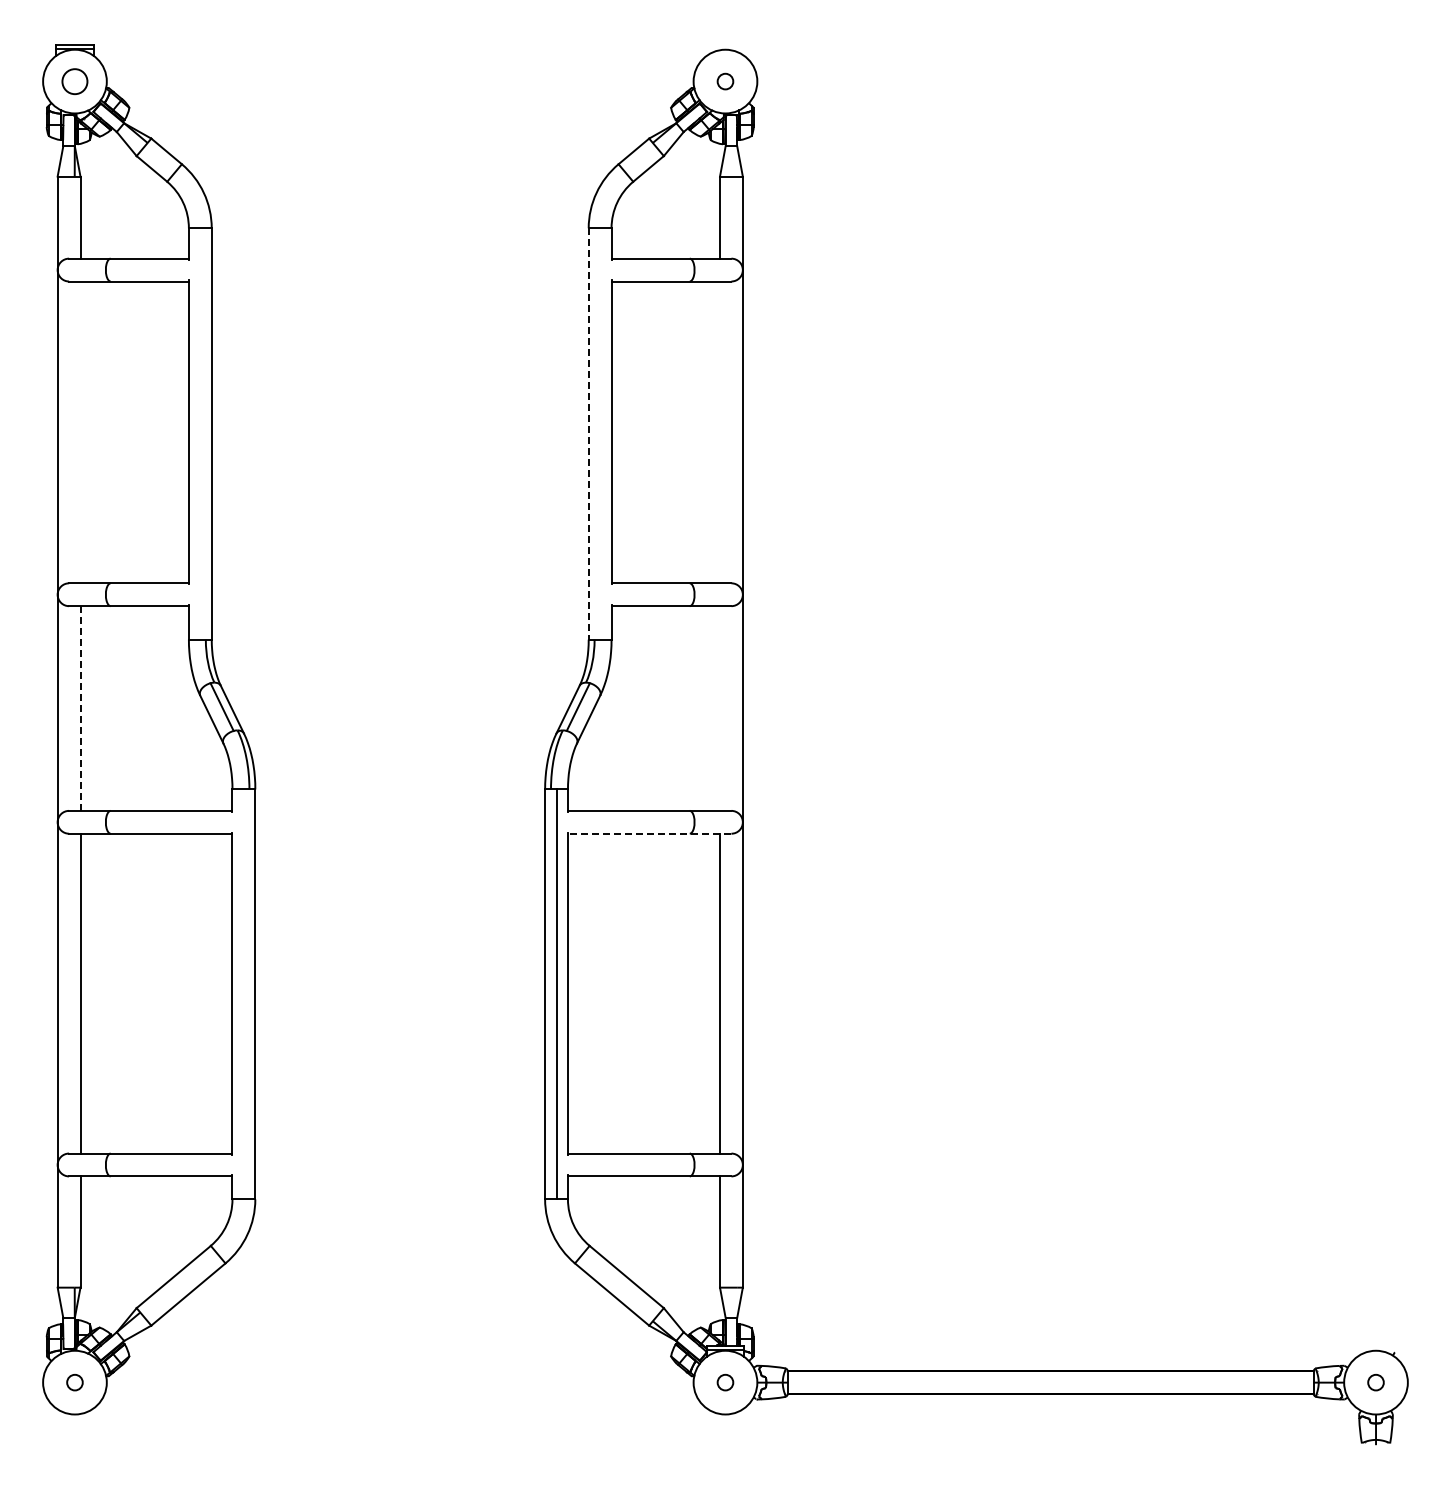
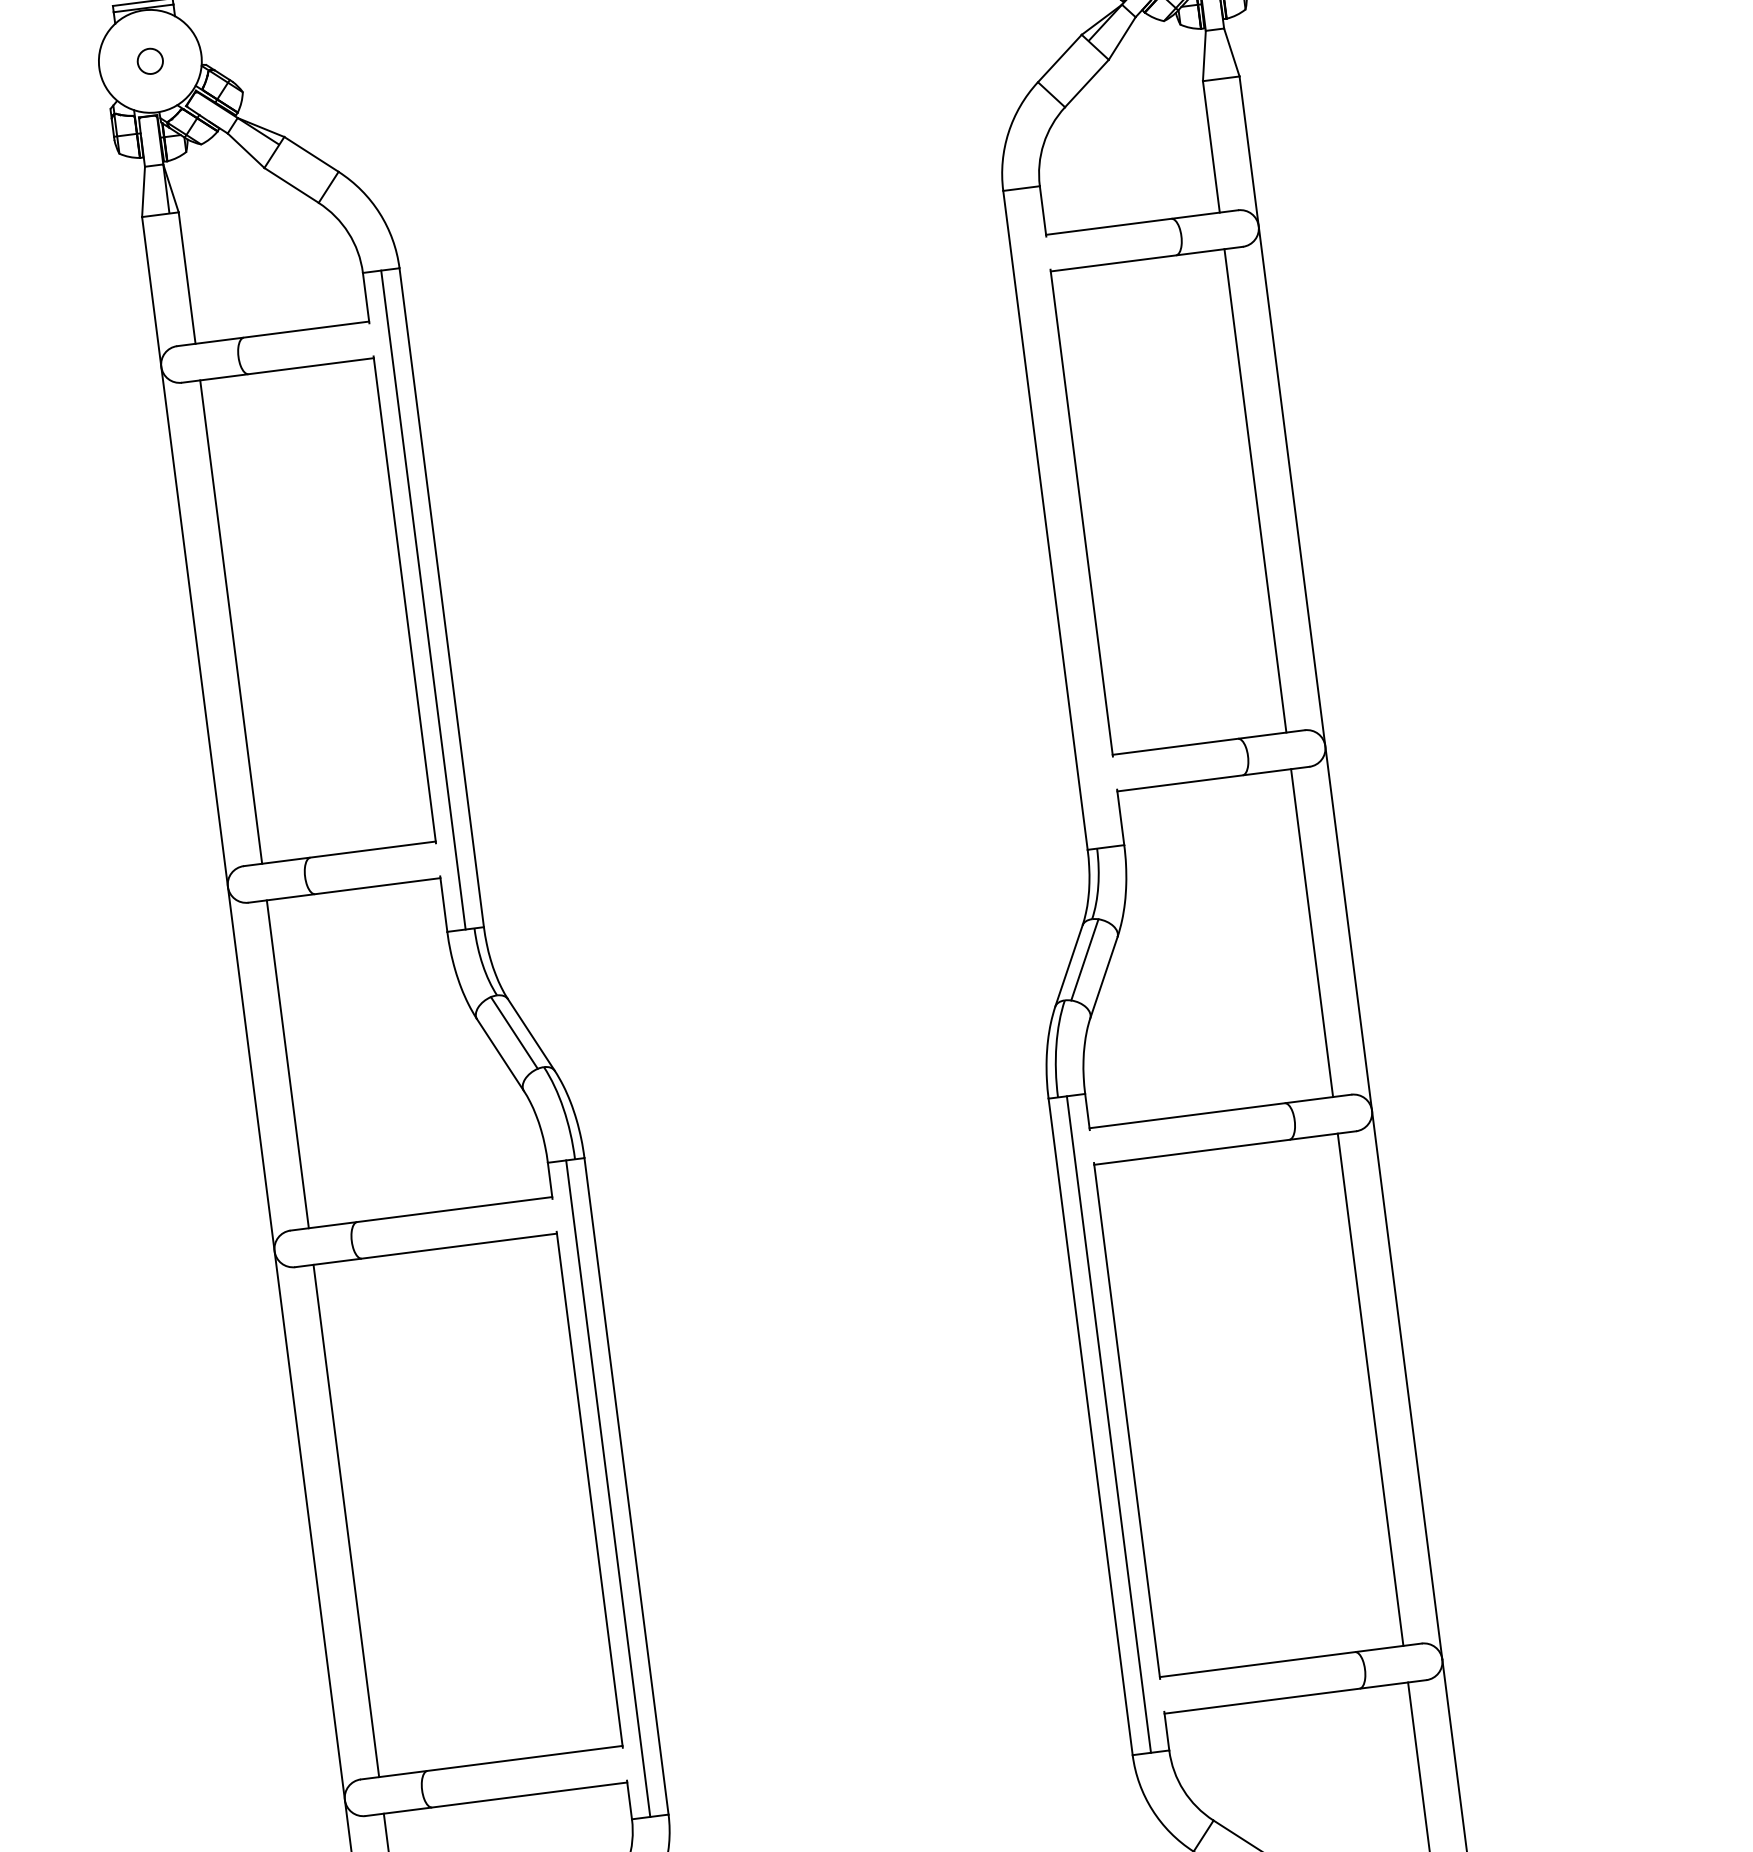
circle: (74, 81) -> (149, 61), size x0.62
line: (80, 432) -> (231, 622), added
line: (720, 432) -> (1256, 490), added
line: (200, 433) -> (423, 599), added
line: (588, 434) -> (1045, 521), dashed -> solid
line: (80, 708) -> (287, 1064), dashed -> solid
line: (720, 708) -> (1312, 932), added
line: (649, 833) -> (1224, 1147), dashed -> solid
line: (243, 994) -> (607, 1488), added

